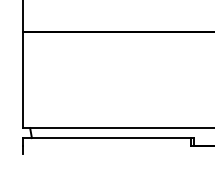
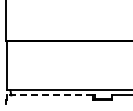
line: (106, 138) -> (49, 95), solid -> dashed

